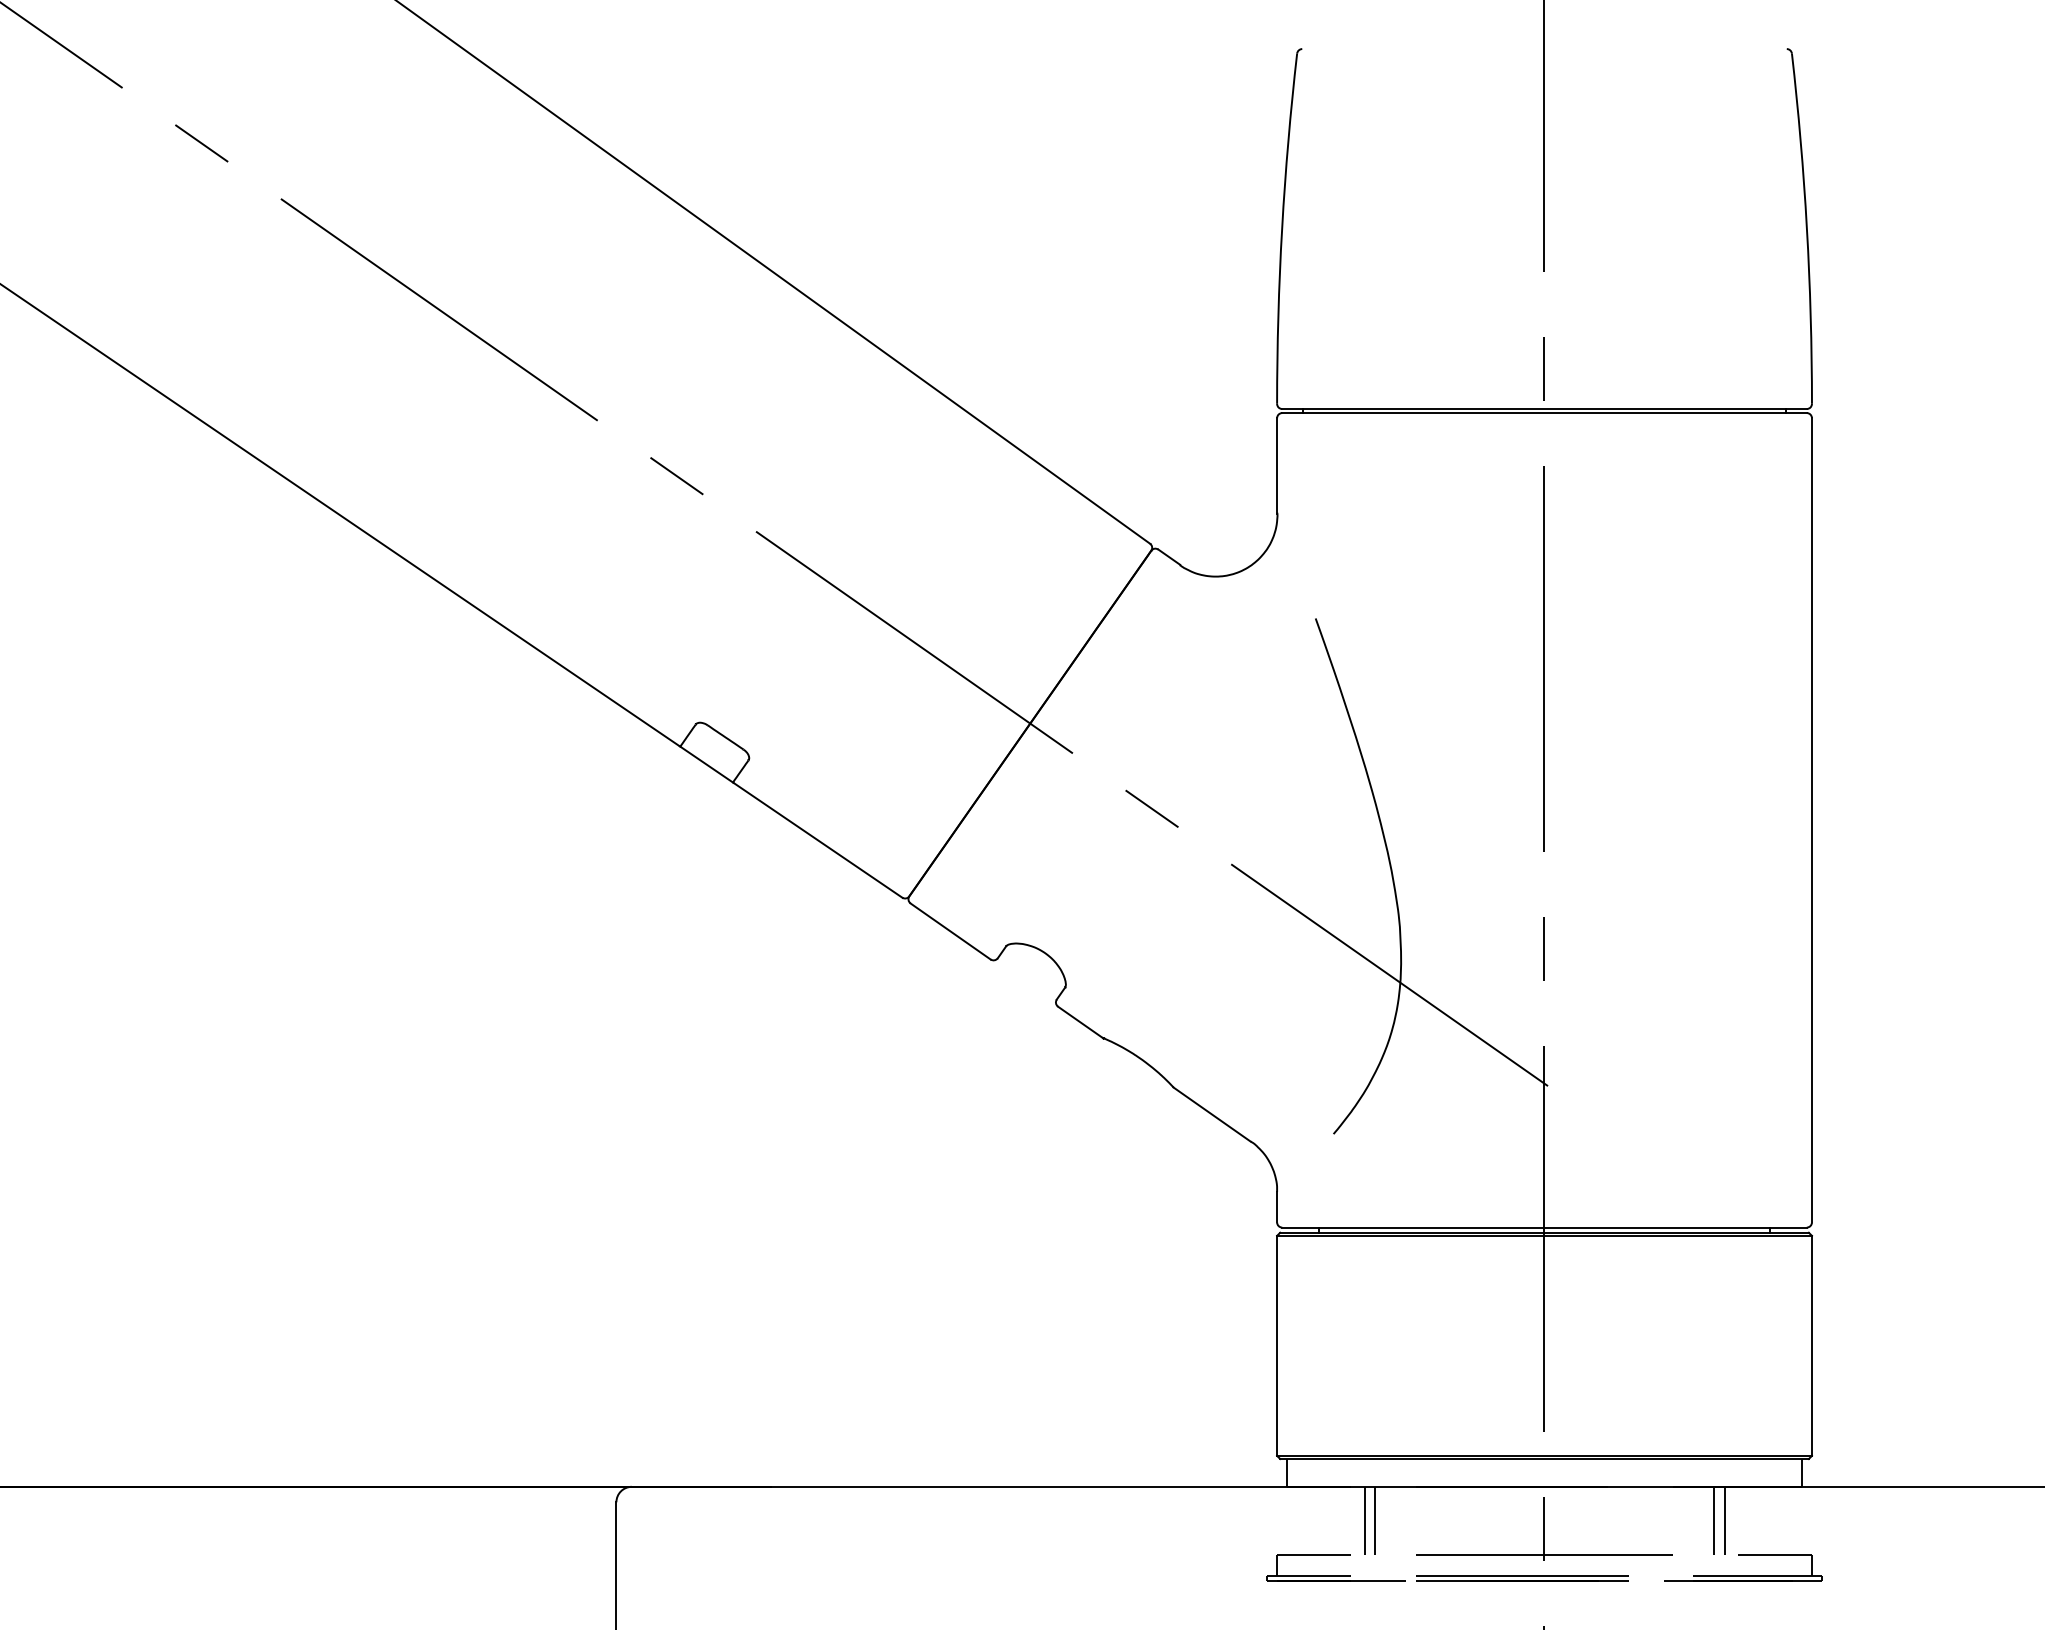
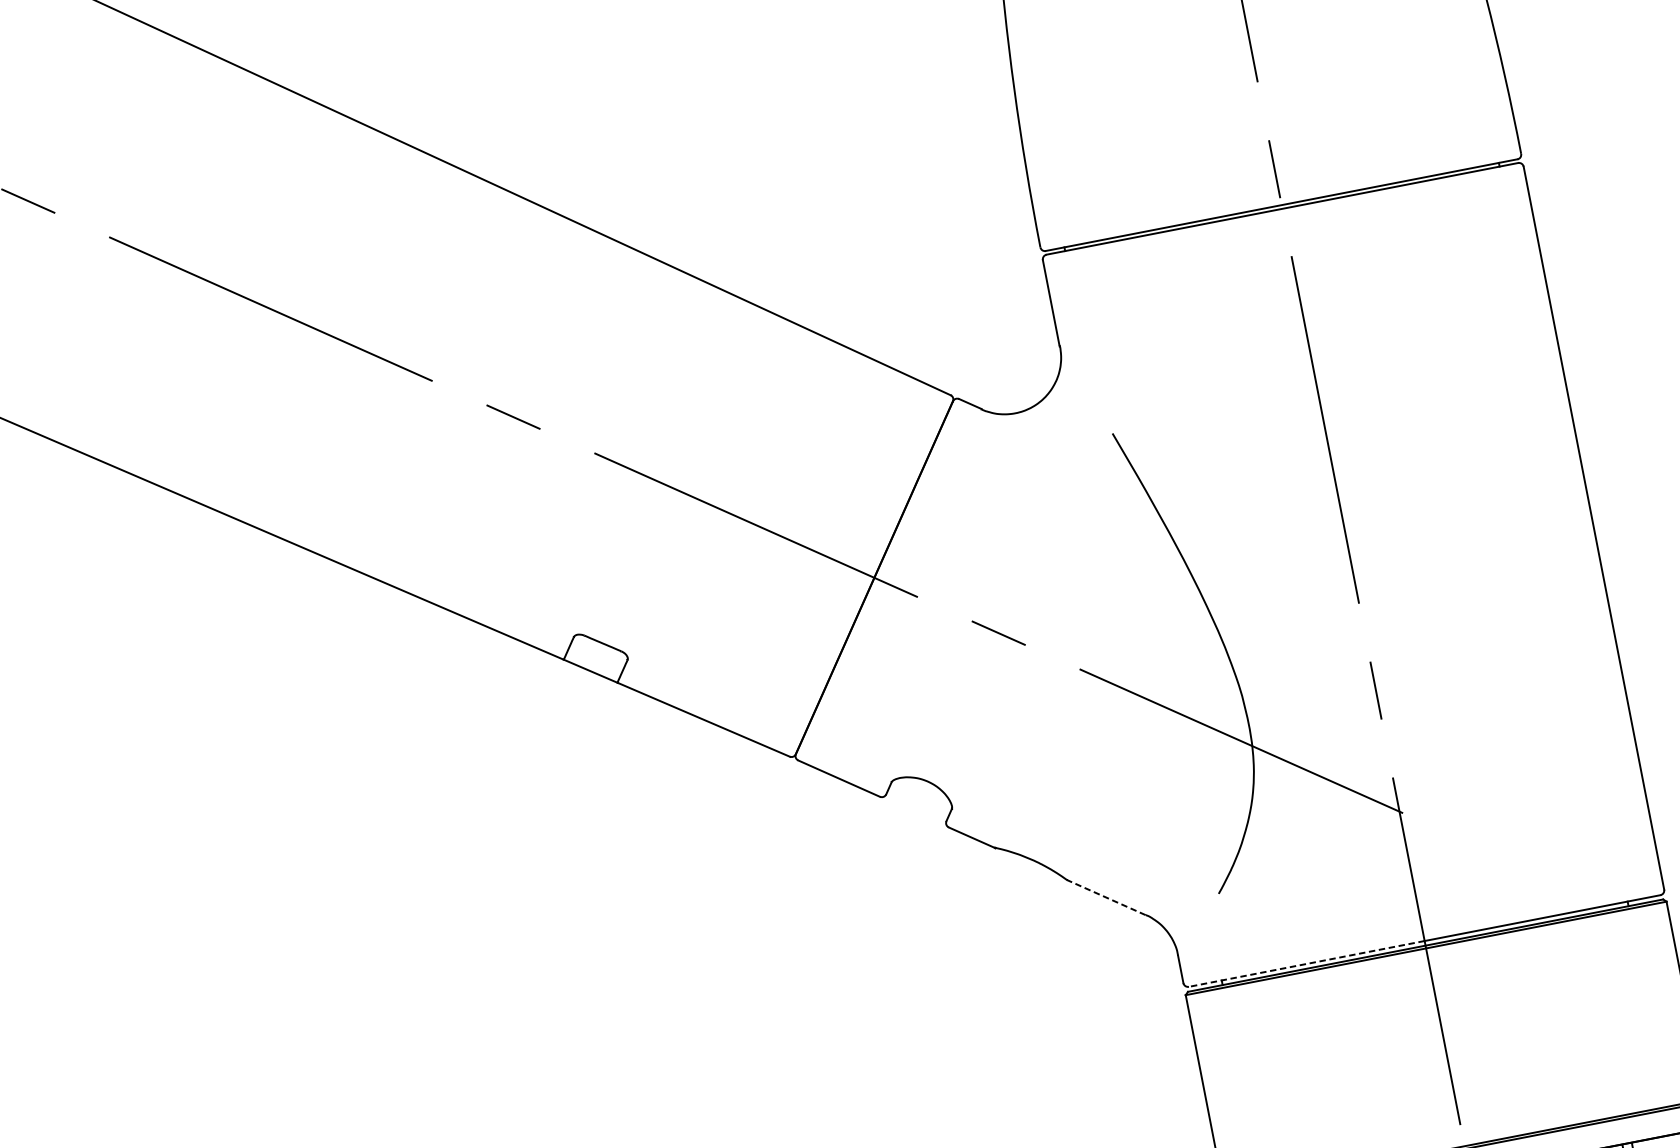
line: (1211, 1114) -> (1105, 897), solid -> dashed
line: (1412, 1227) -> (1306, 964), solid -> dashed

